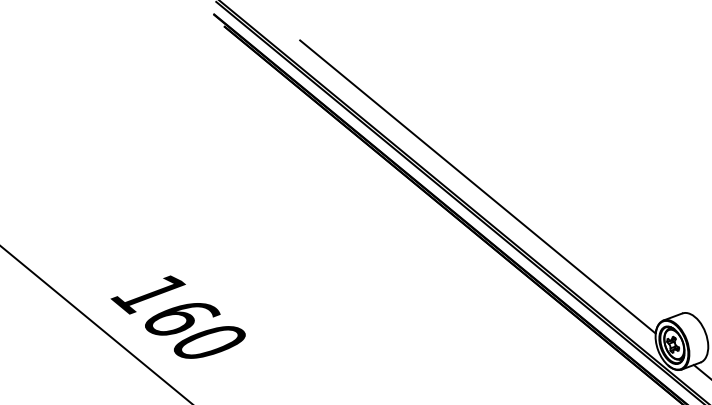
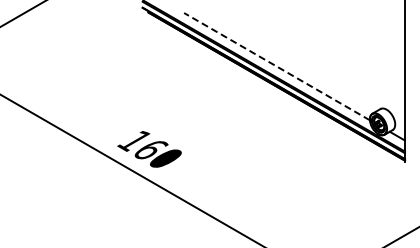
line: (476, 186) -> (276, 66), solid -> dashed

